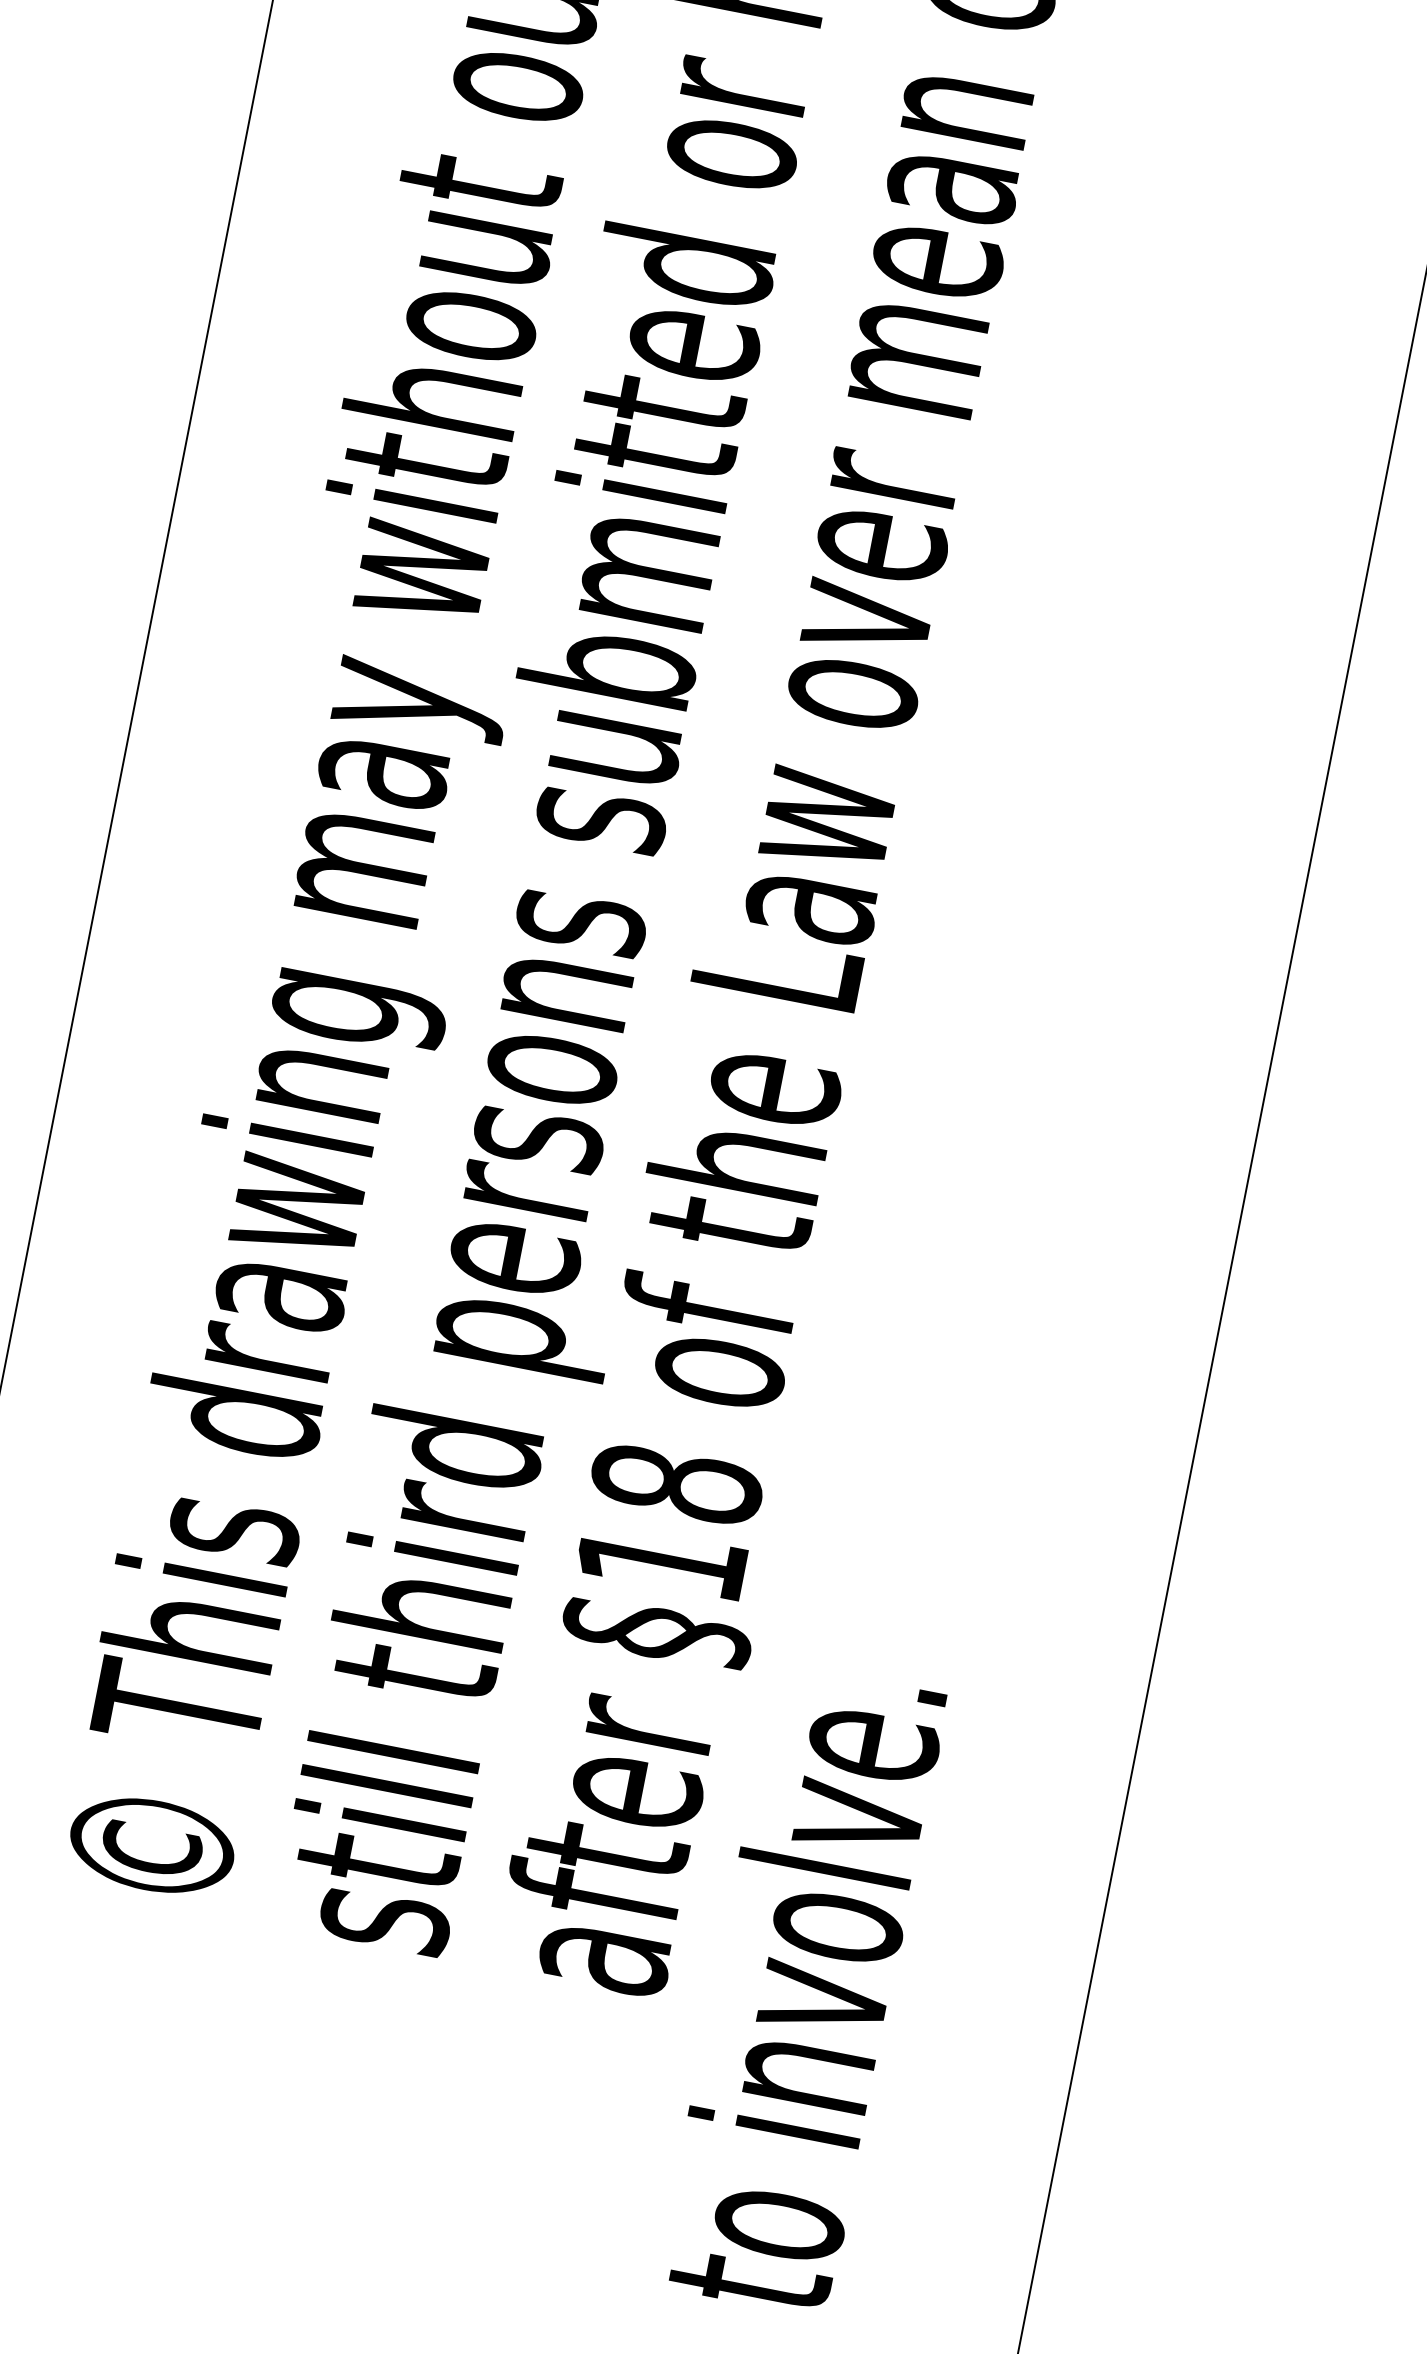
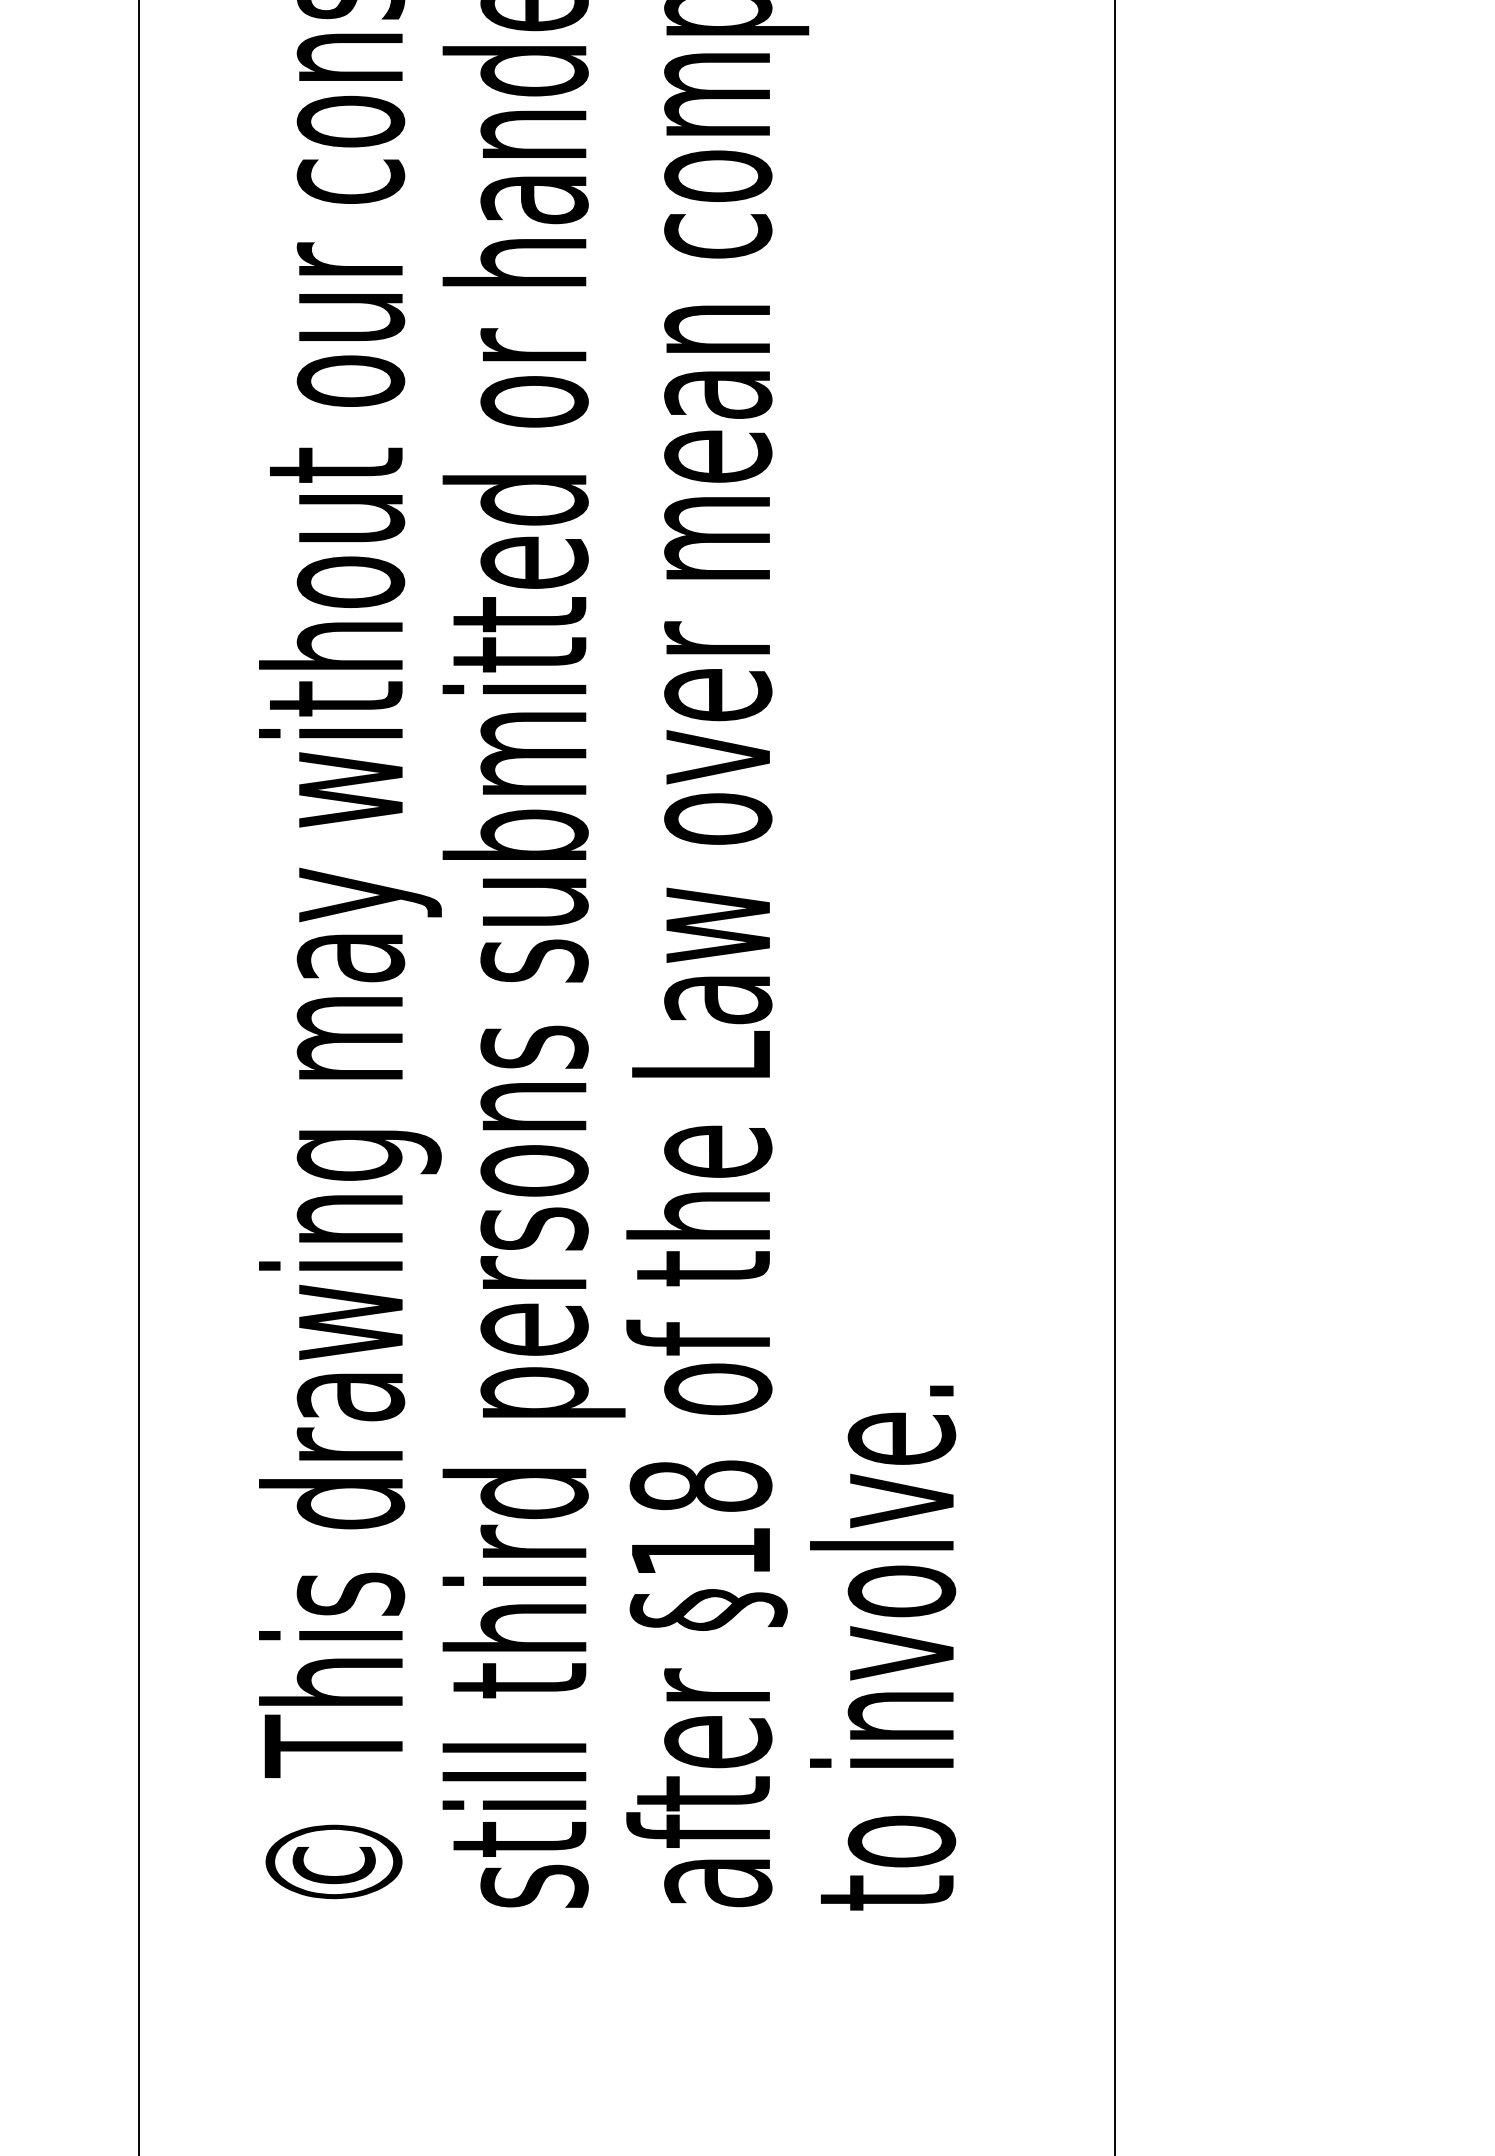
text: (803, 1990) -> (883, 1647), moved

